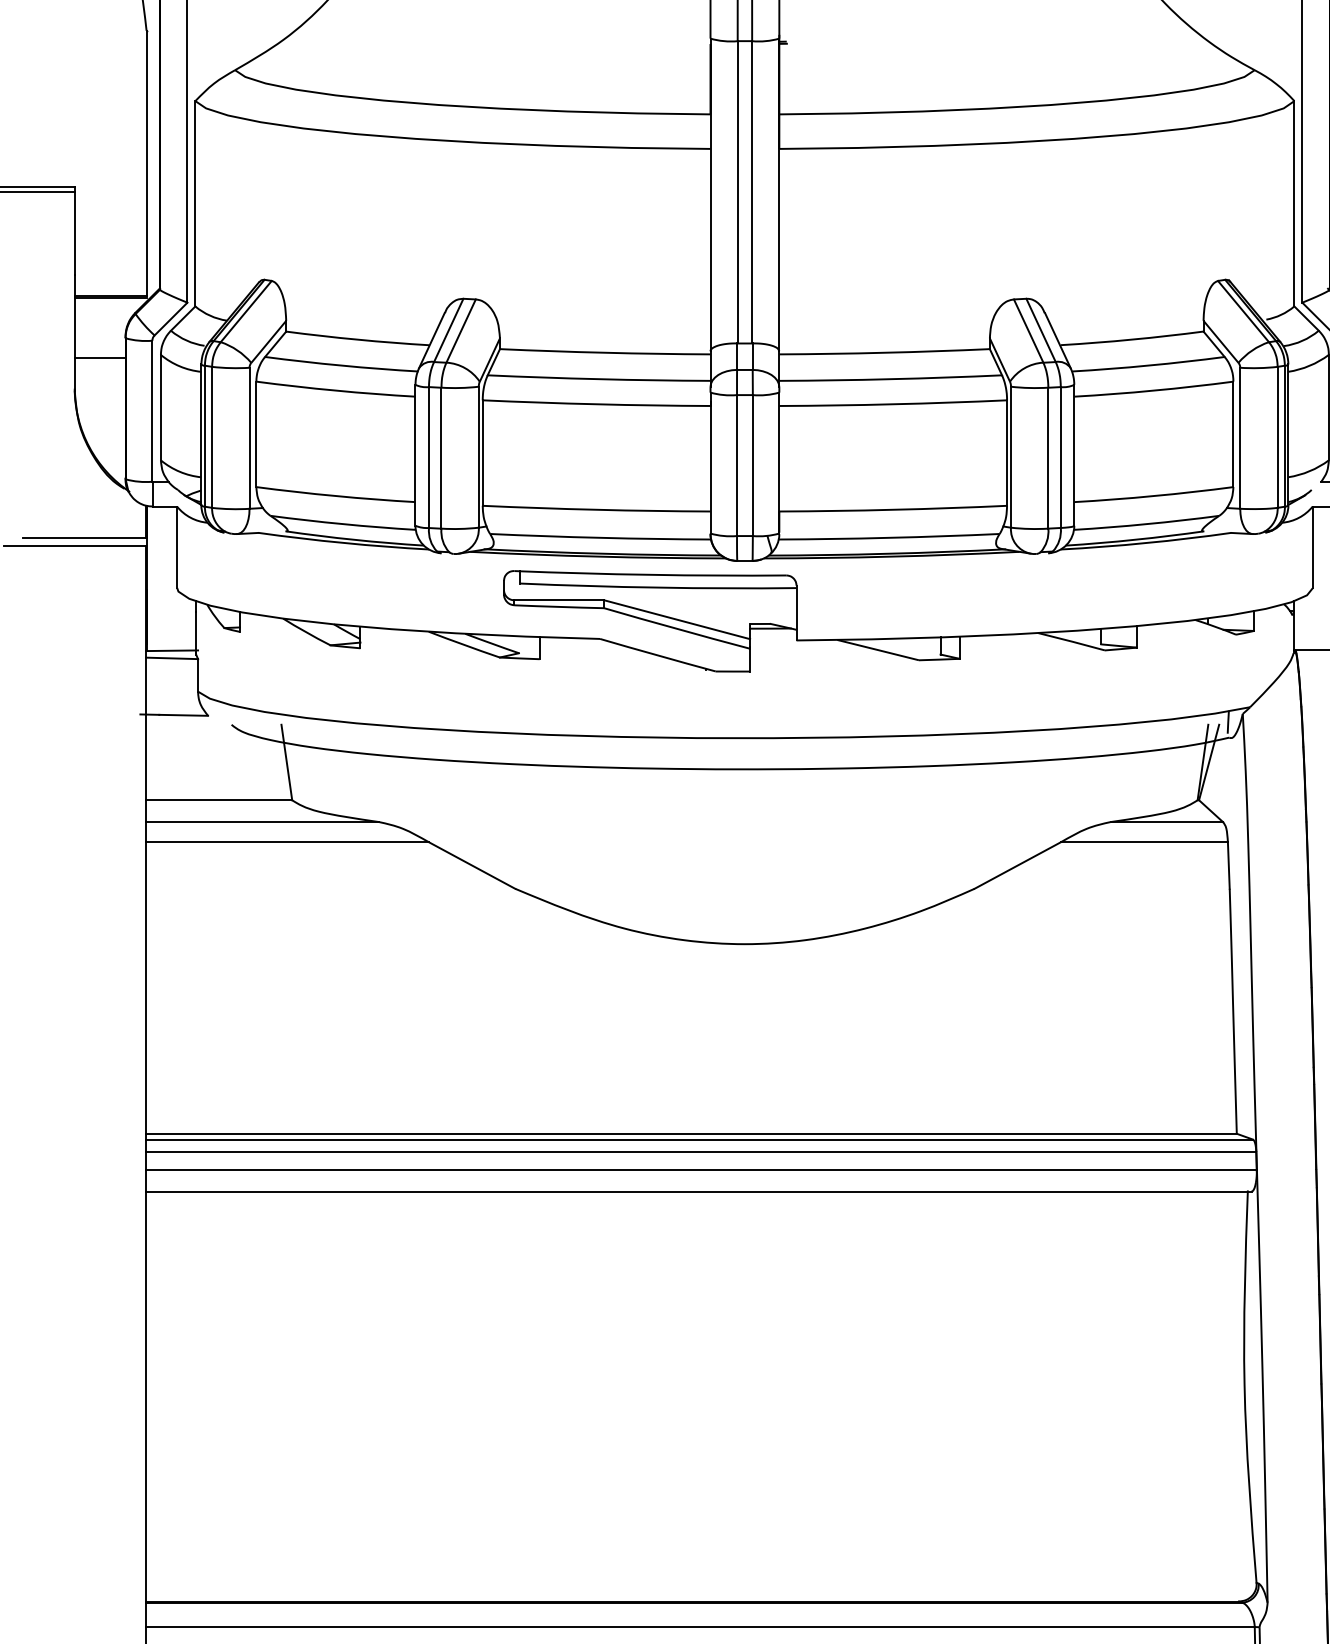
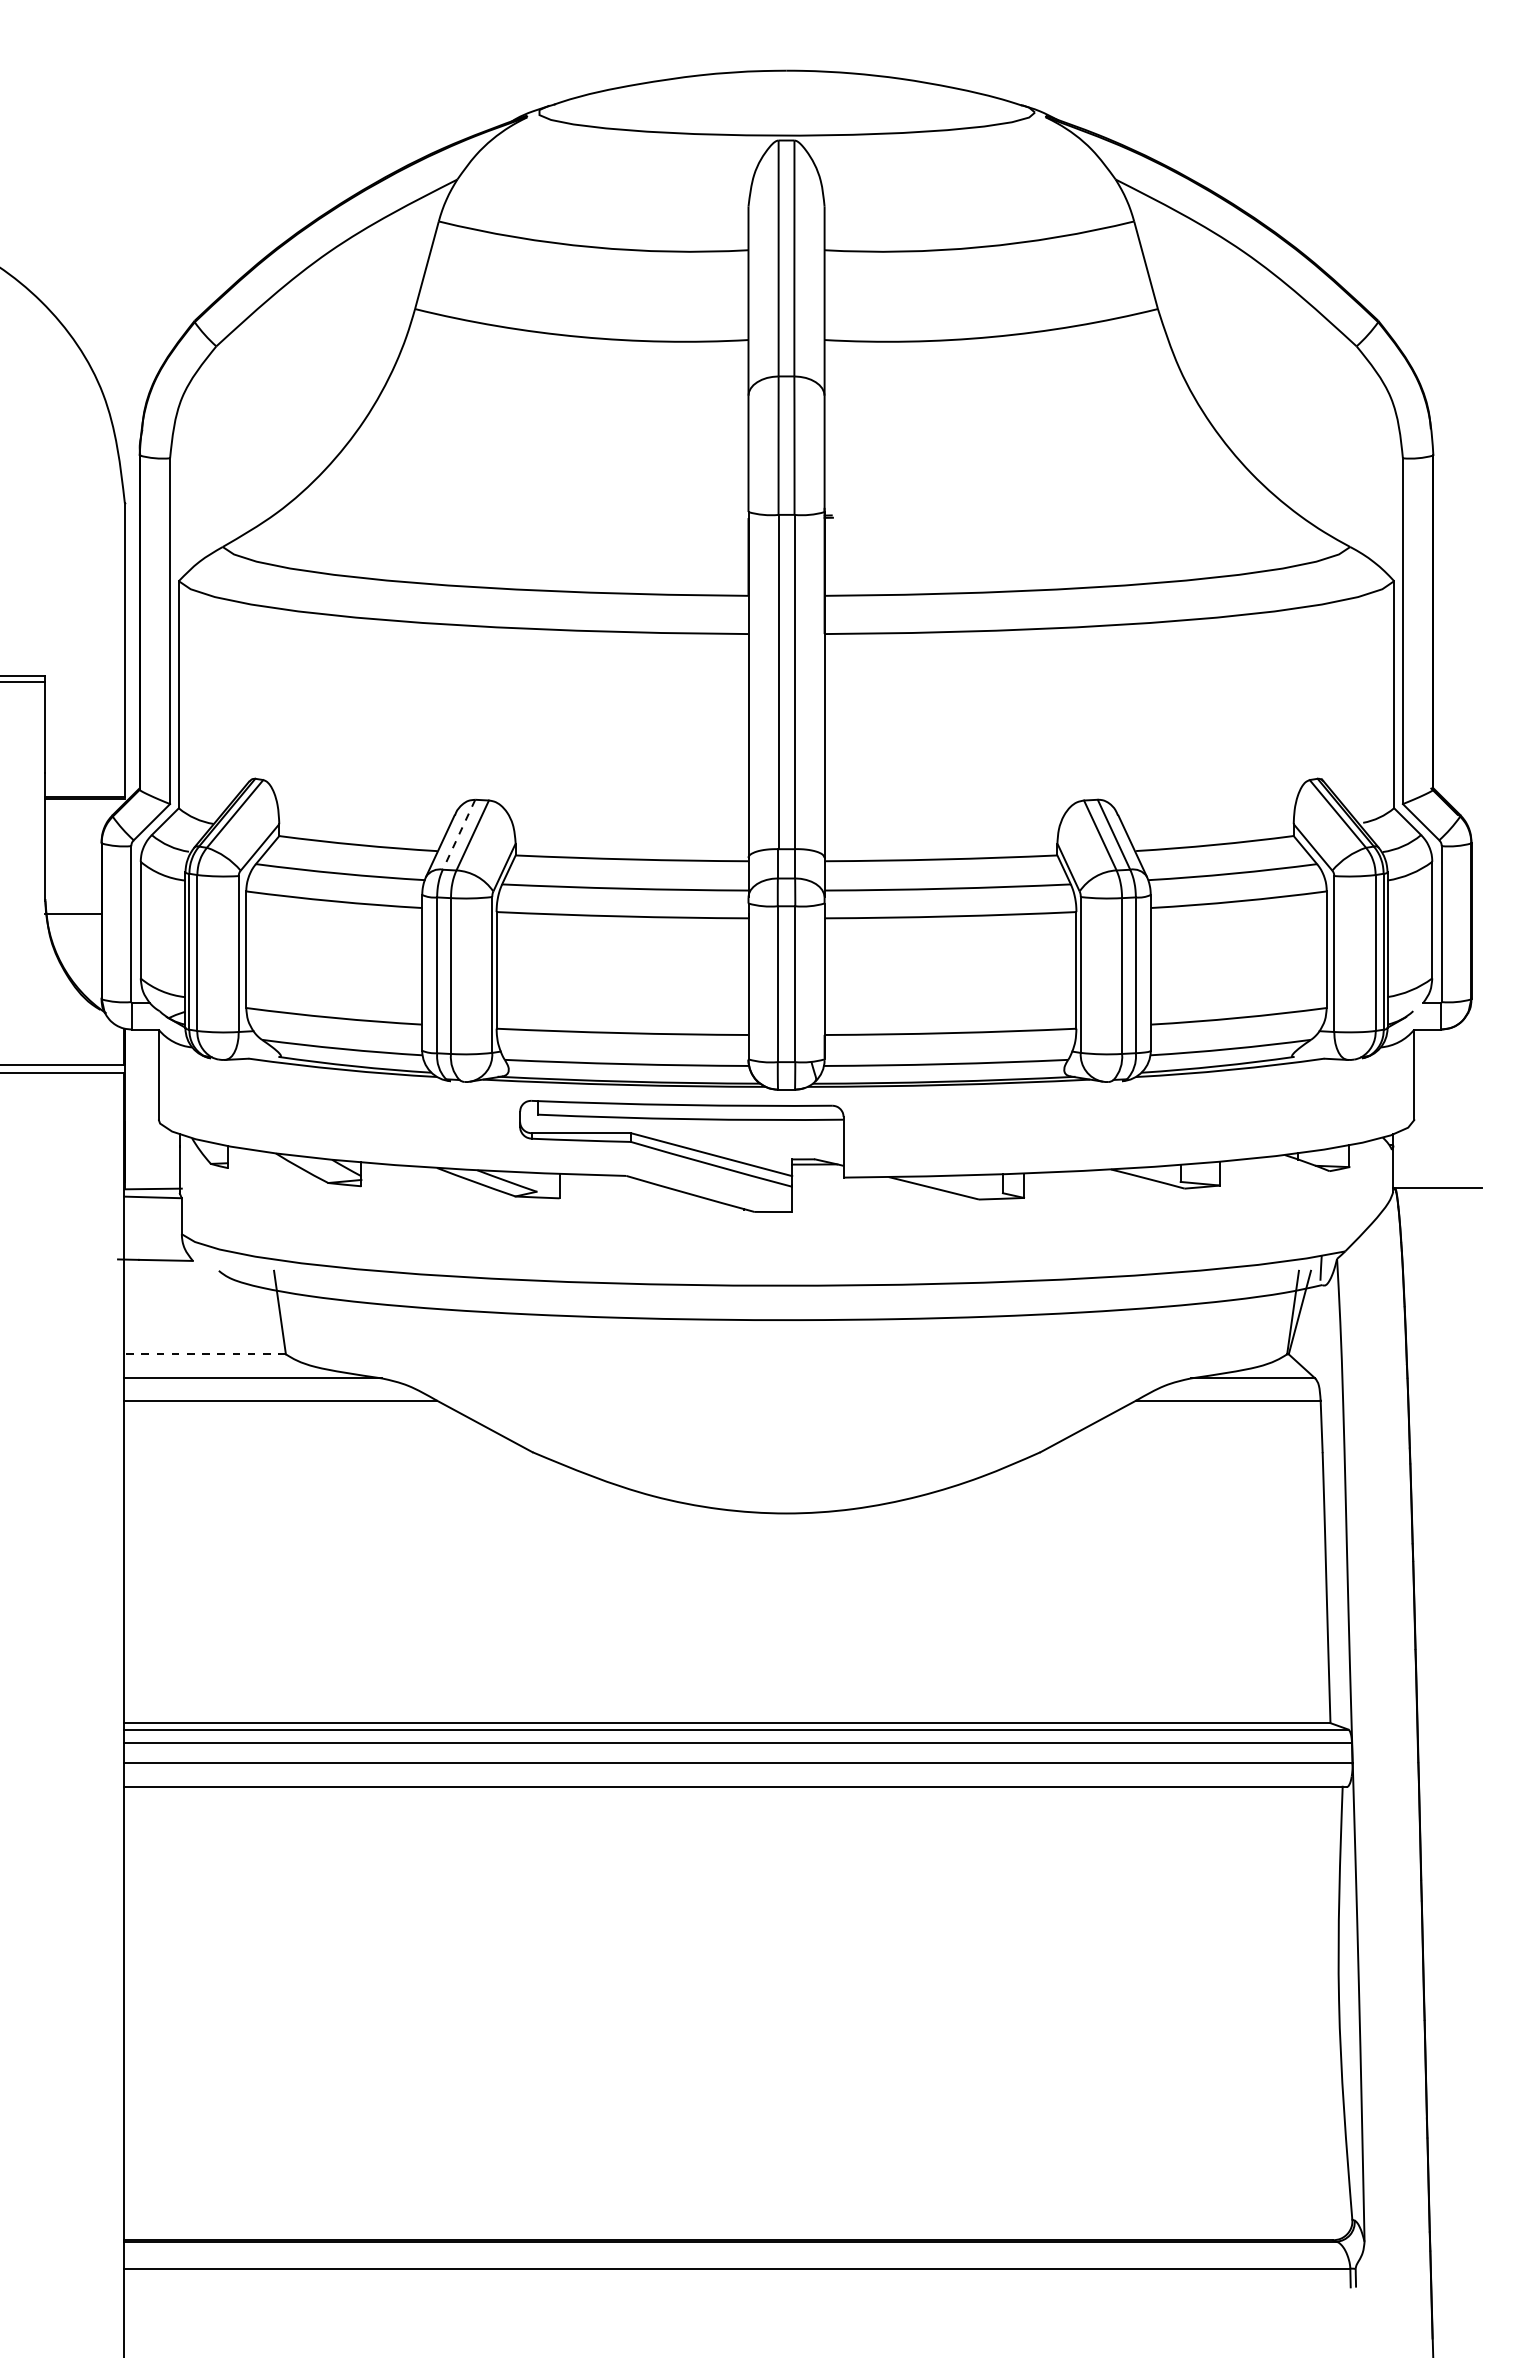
line: (449, 330) -> (459, 834), solid -> dashed
line: (100, 357) -> (73, 913), moved
line: (219, 800) -> (205, 1354), solid -> dashed

